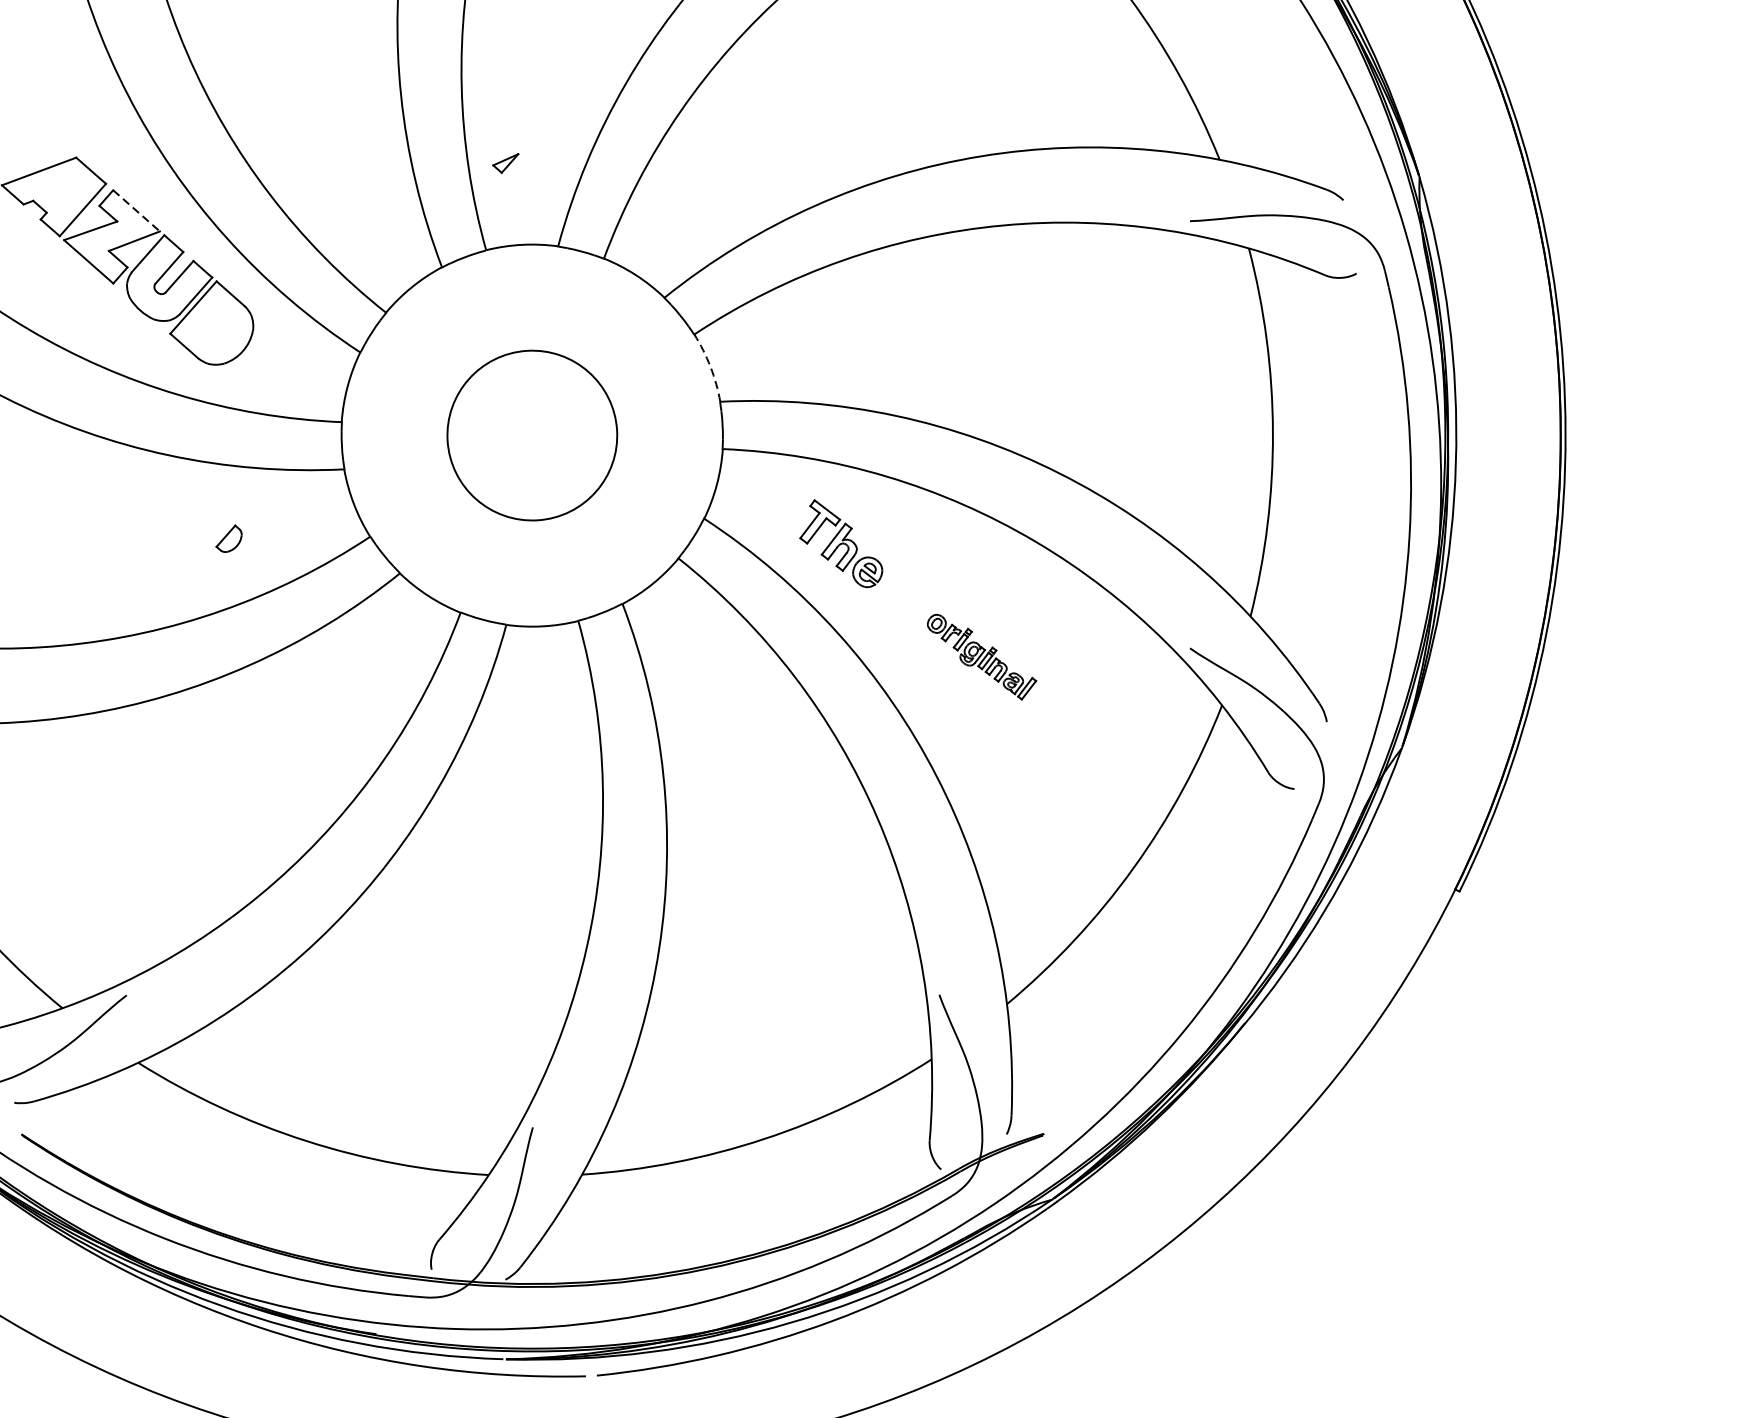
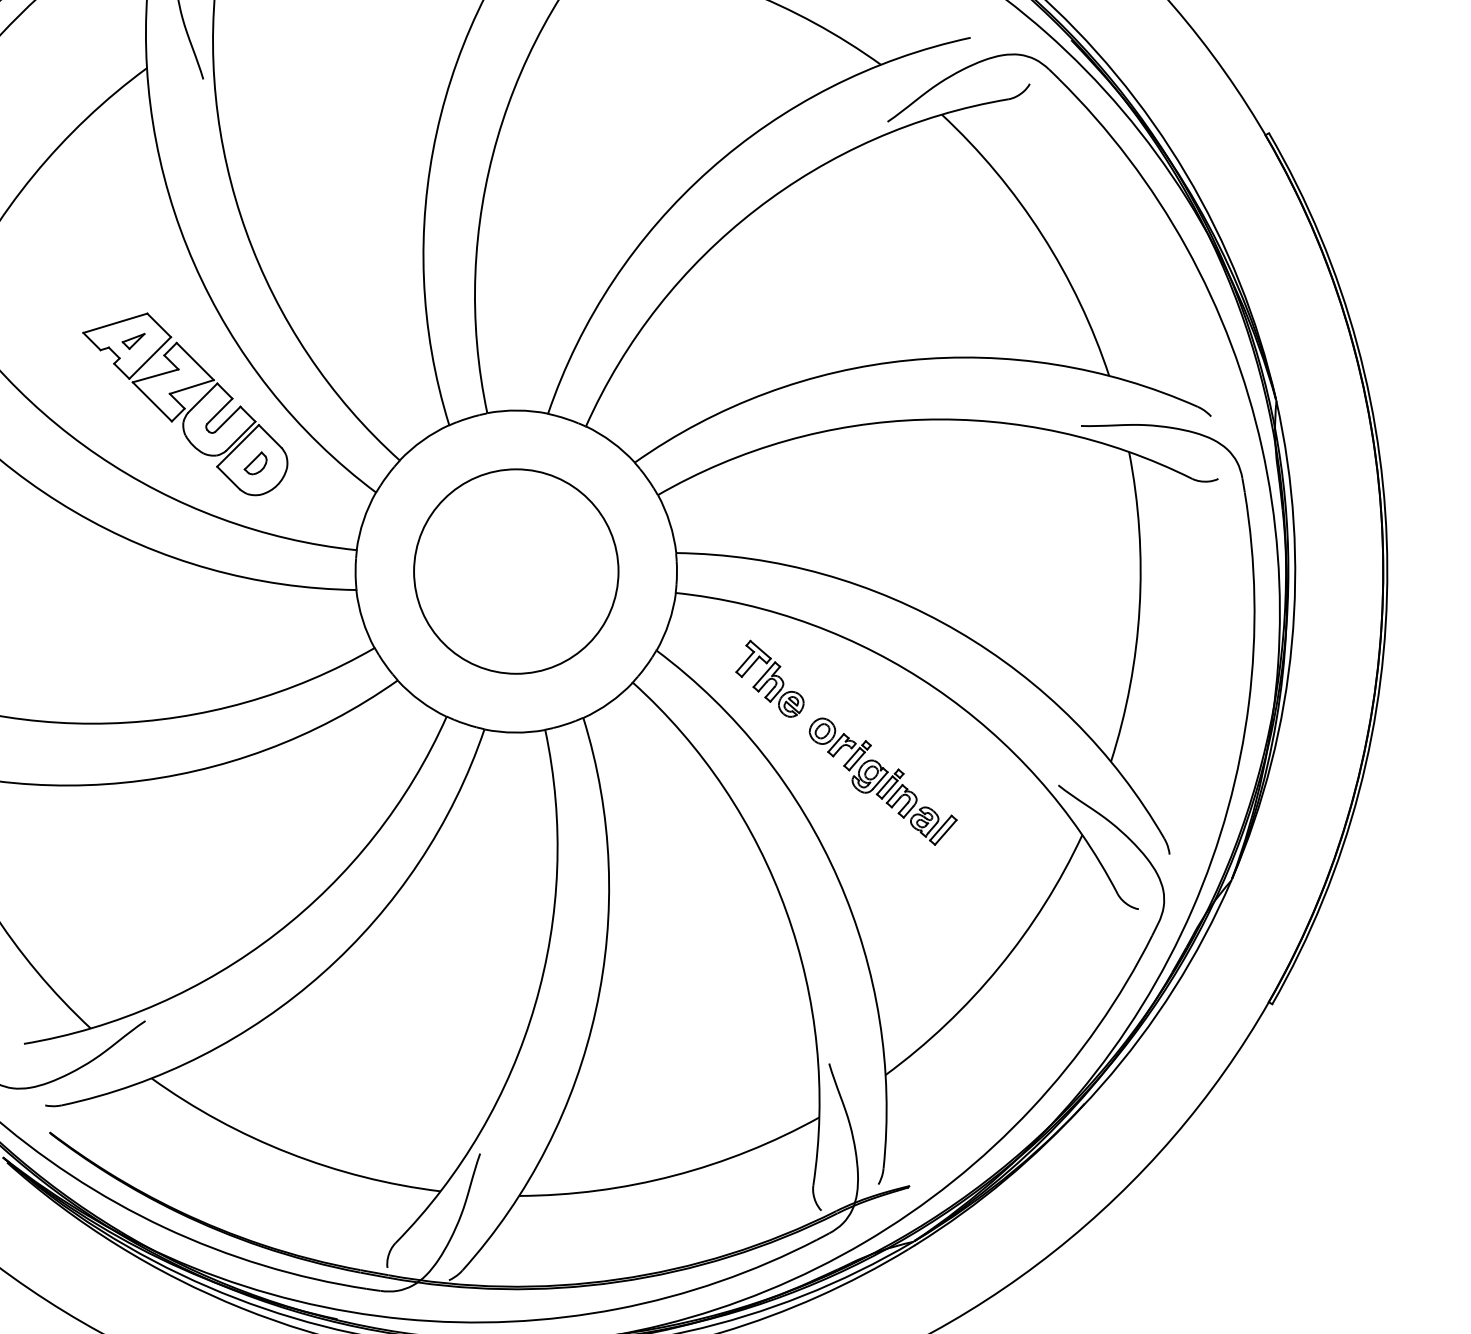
part: (505, 162) -> (133, 340), moved
line: (136, 210) -> (195, 361), dashed -> solid
arc: (710, 367) -> (669, 523), dashed -> solid
circle: (532, 435) -> (516, 571), size x1.43
part: (228, 539) -> (255, 463), moved
part: (981, 656) -> (882, 781), size x1.67

